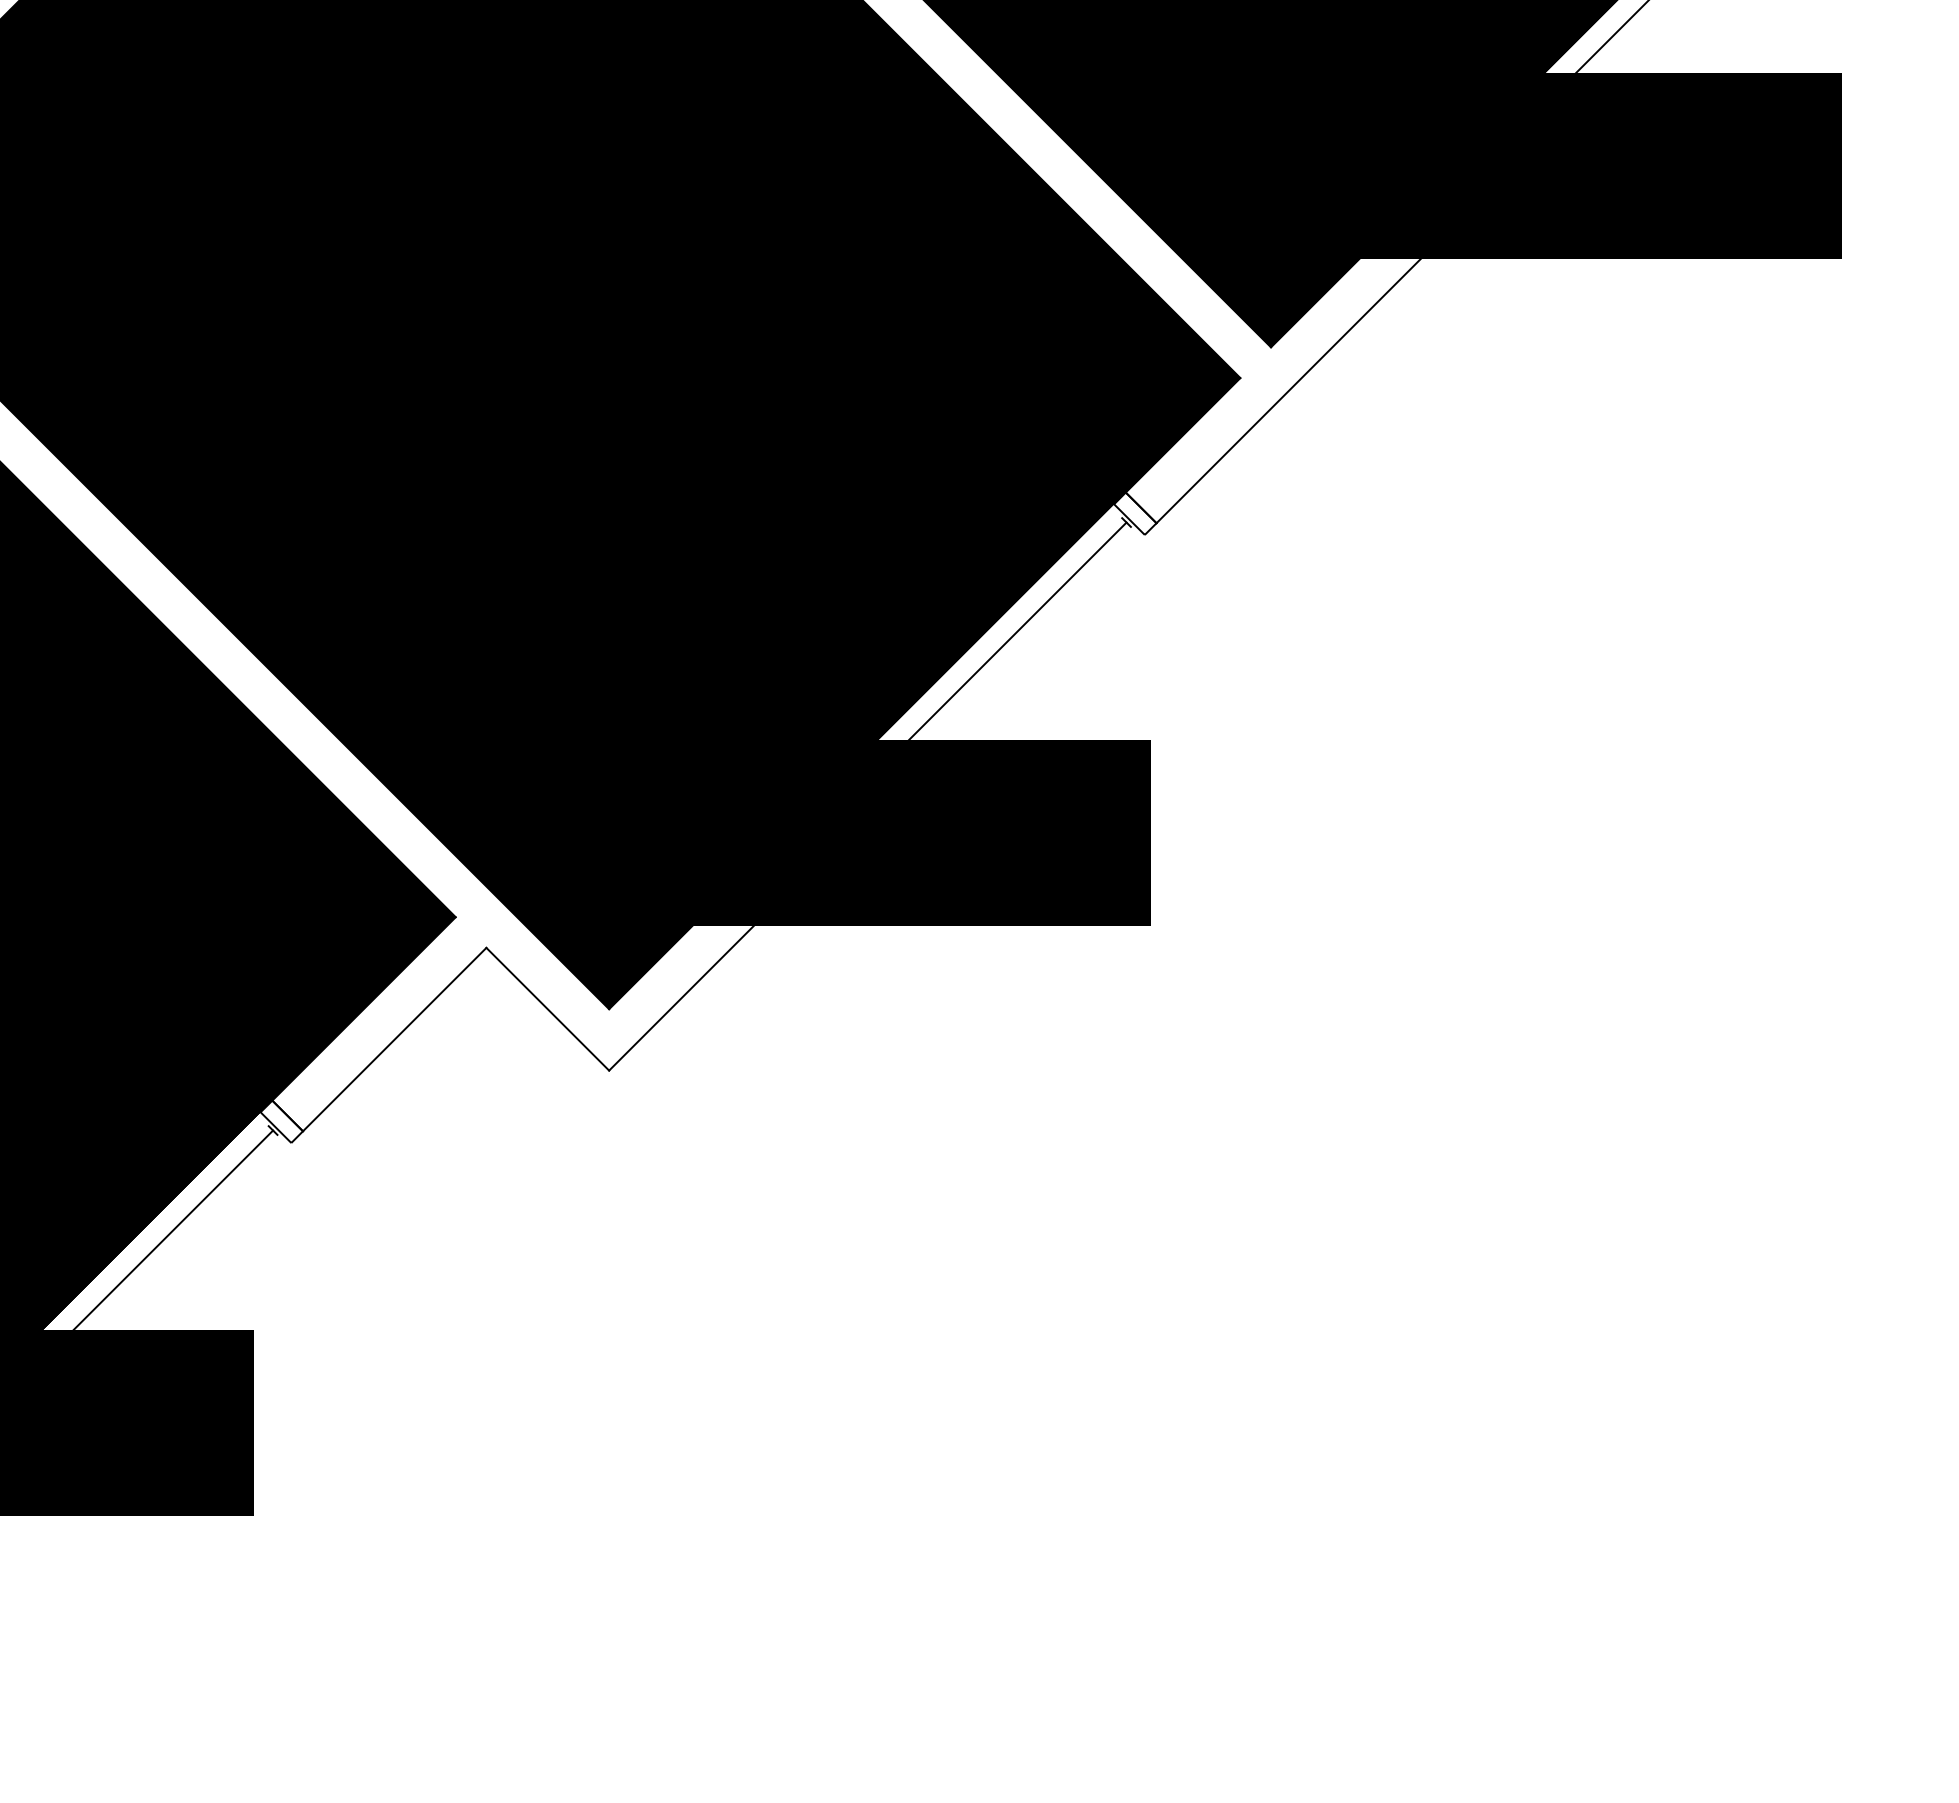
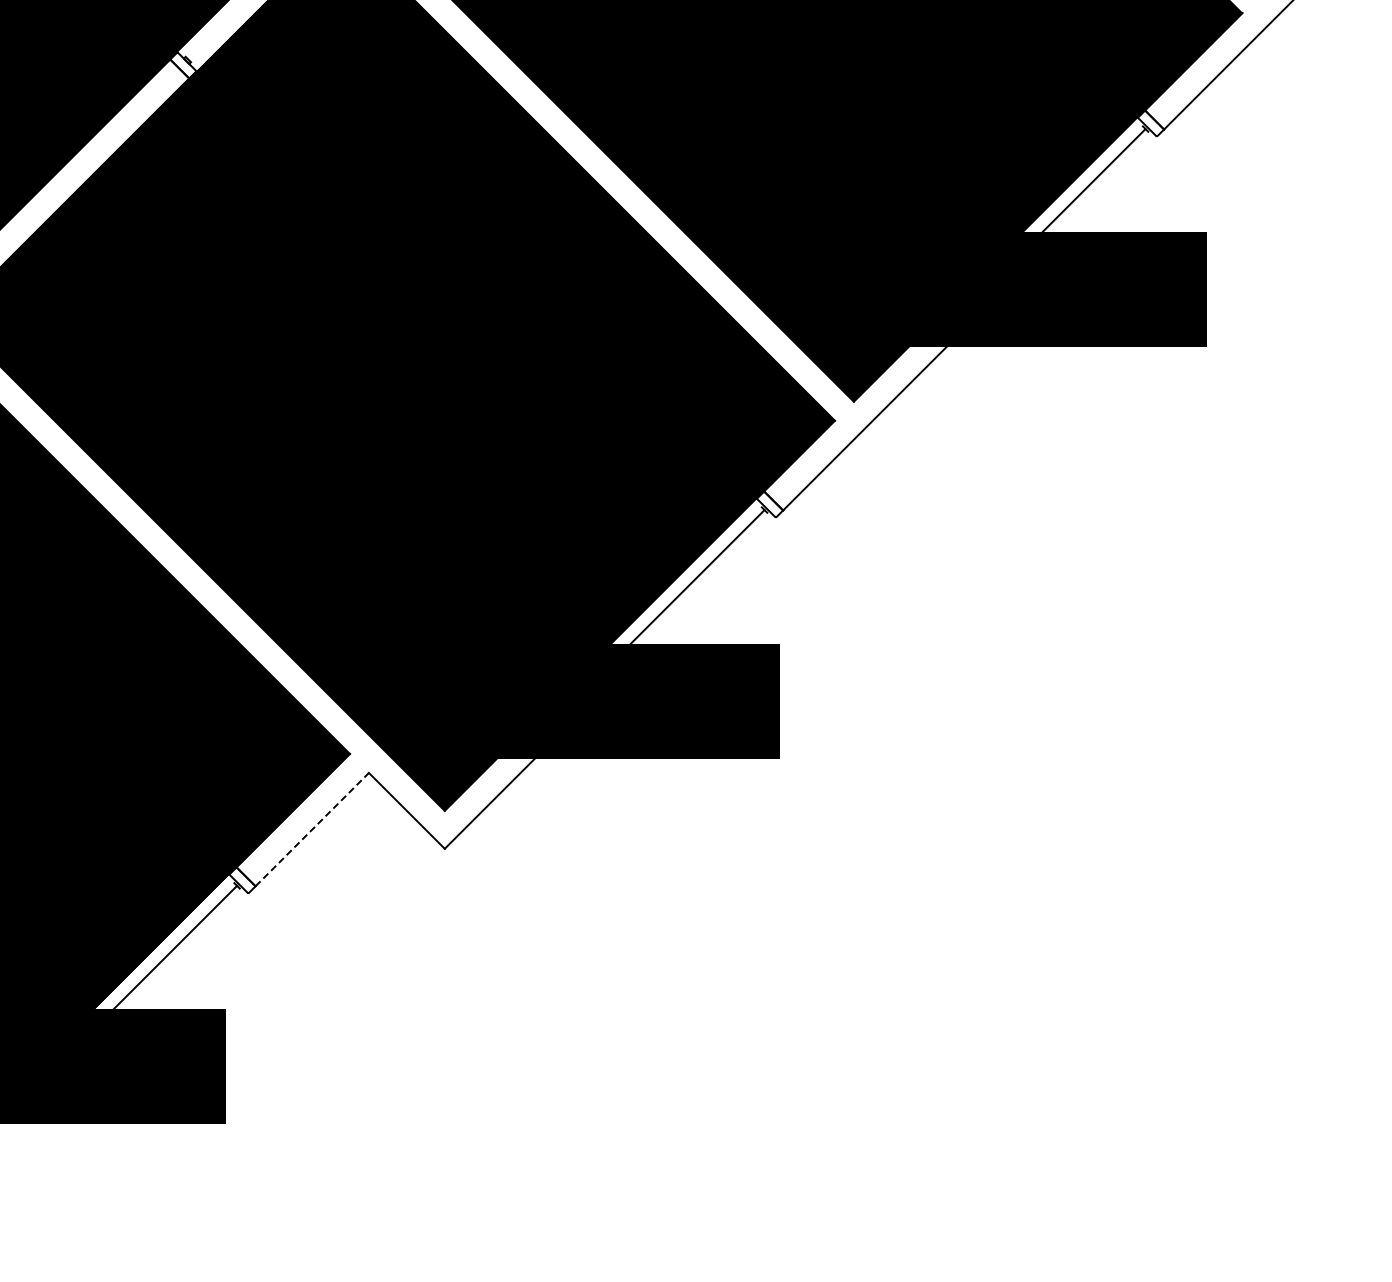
line: (395, 1039) -> (312, 829), solid -> dashed

